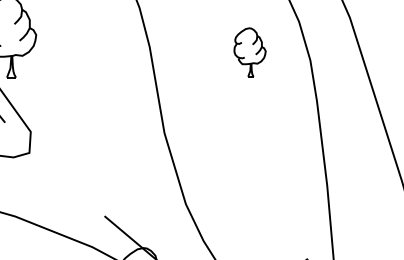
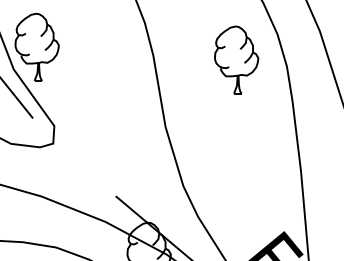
part: (249, 51) -> (236, 59), size x1.67

